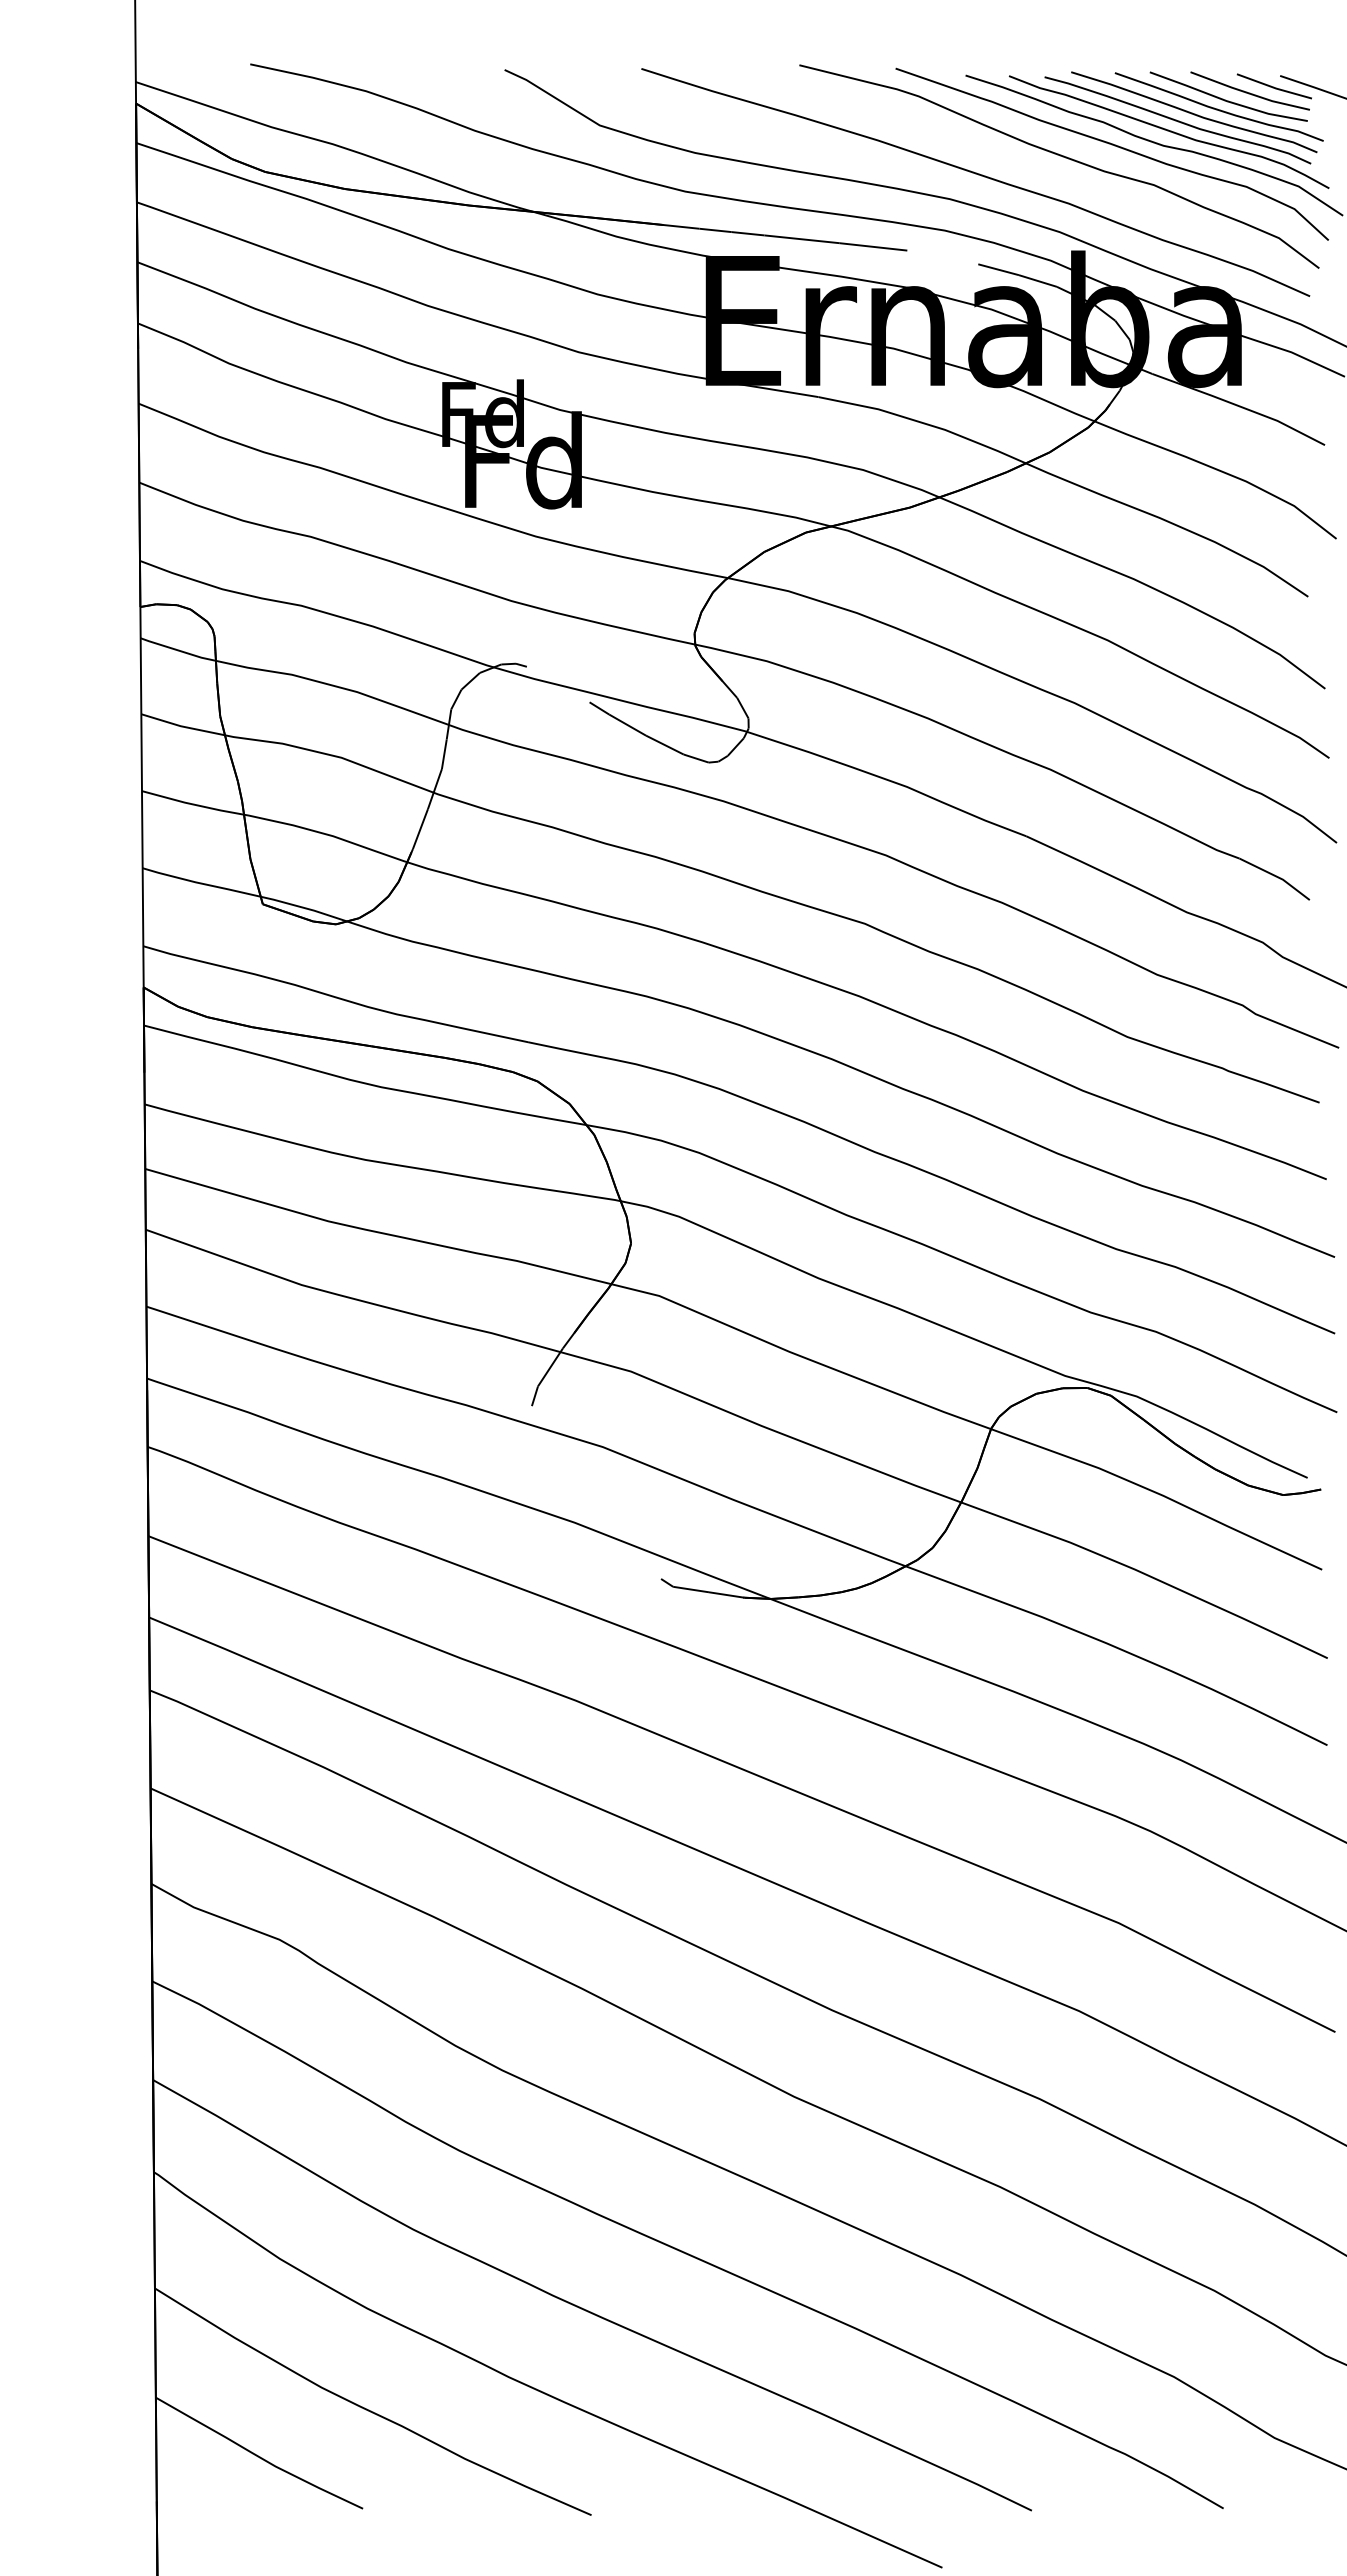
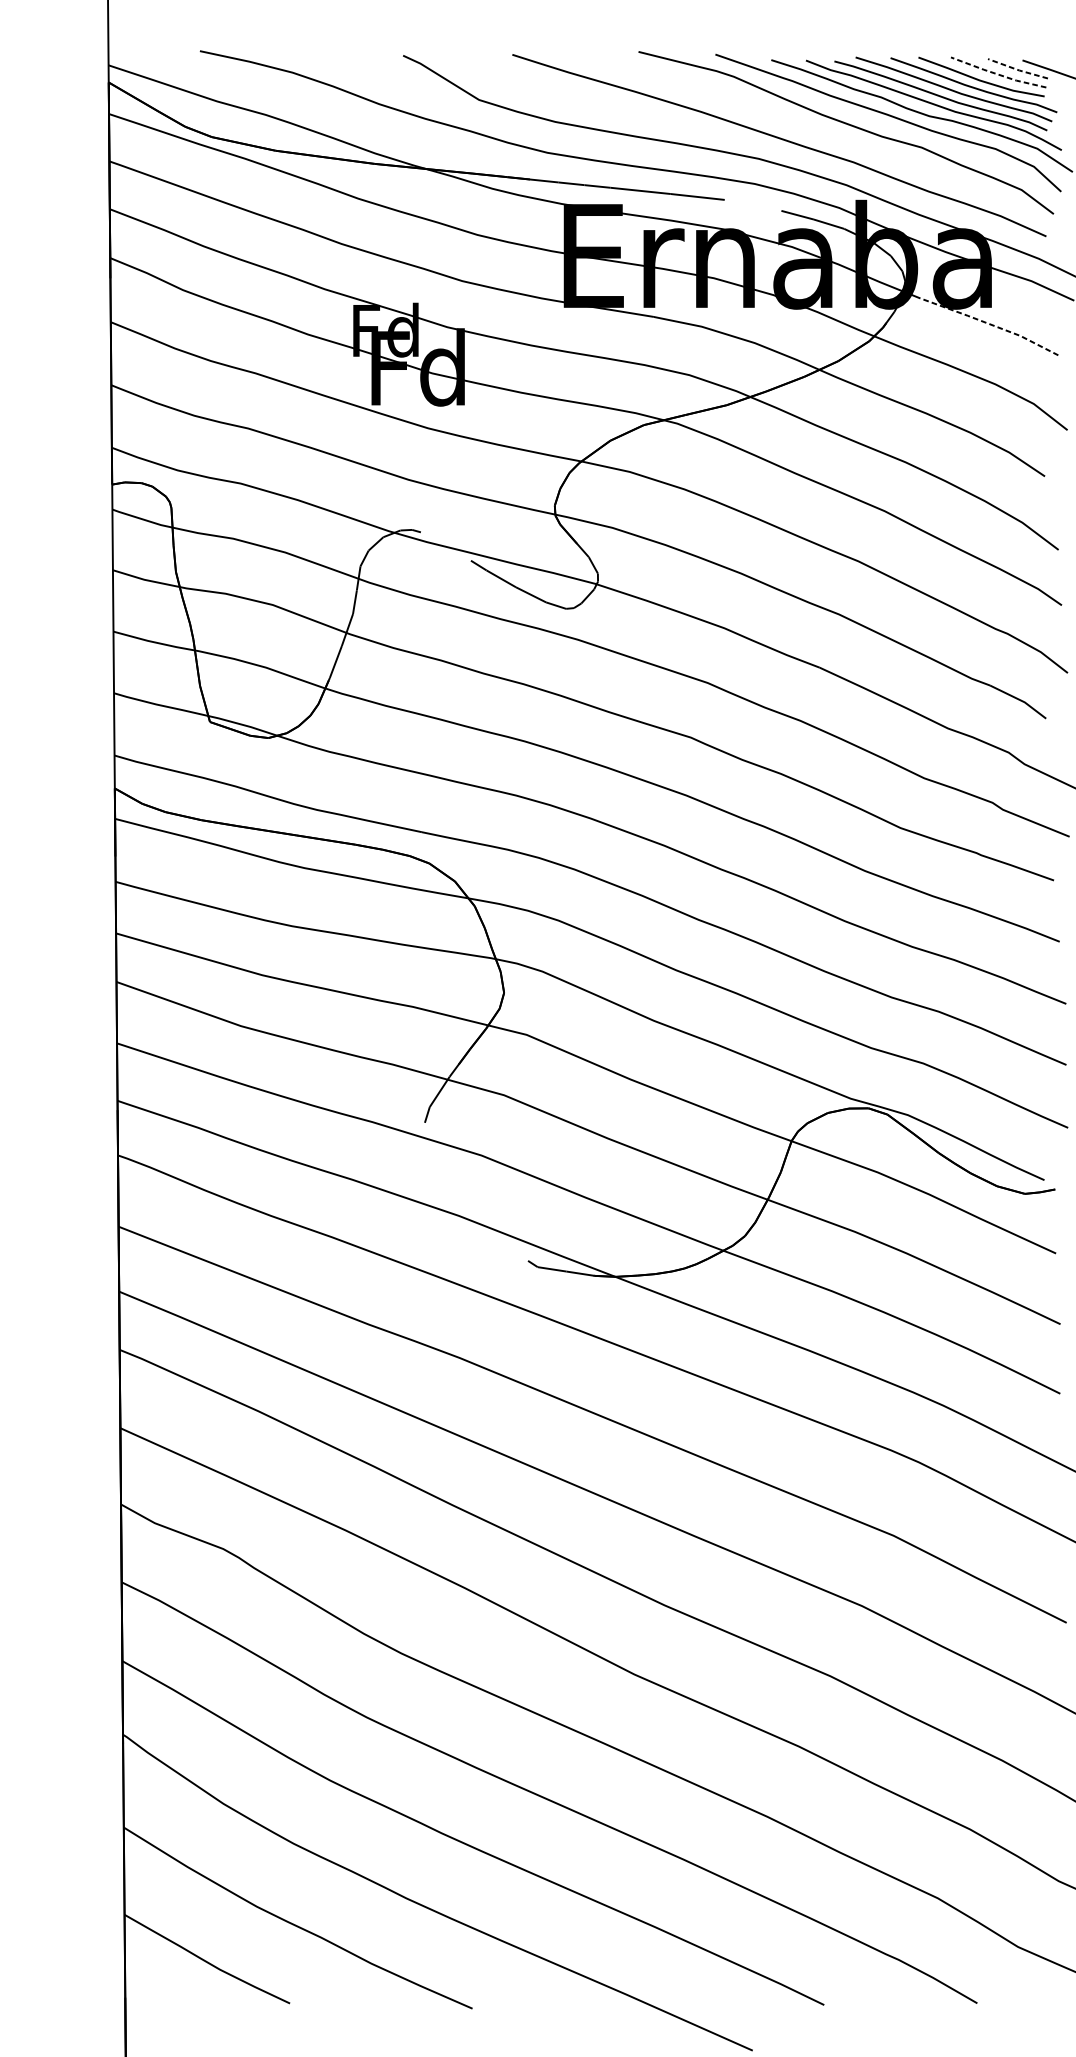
line: (1274, 87) -> (1018, 69), solid -> dashed
line: (1248, 93) -> (997, 74), solid -> dashed
line: (1239, 406) -> (990, 324), solid -> dashed

